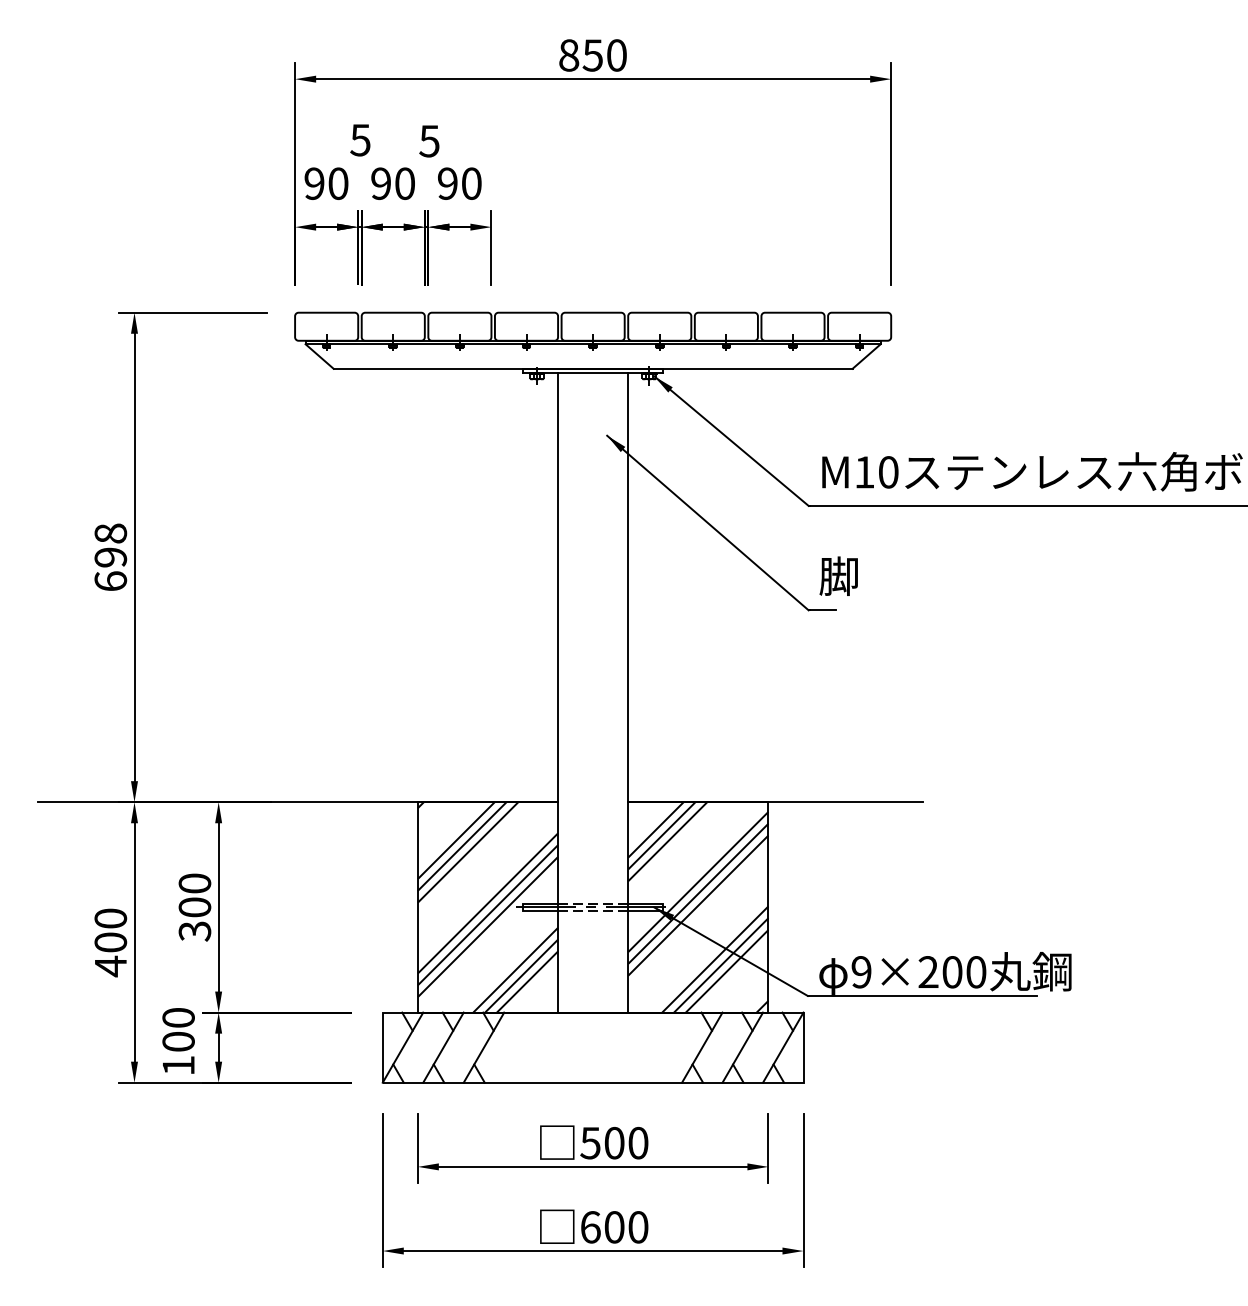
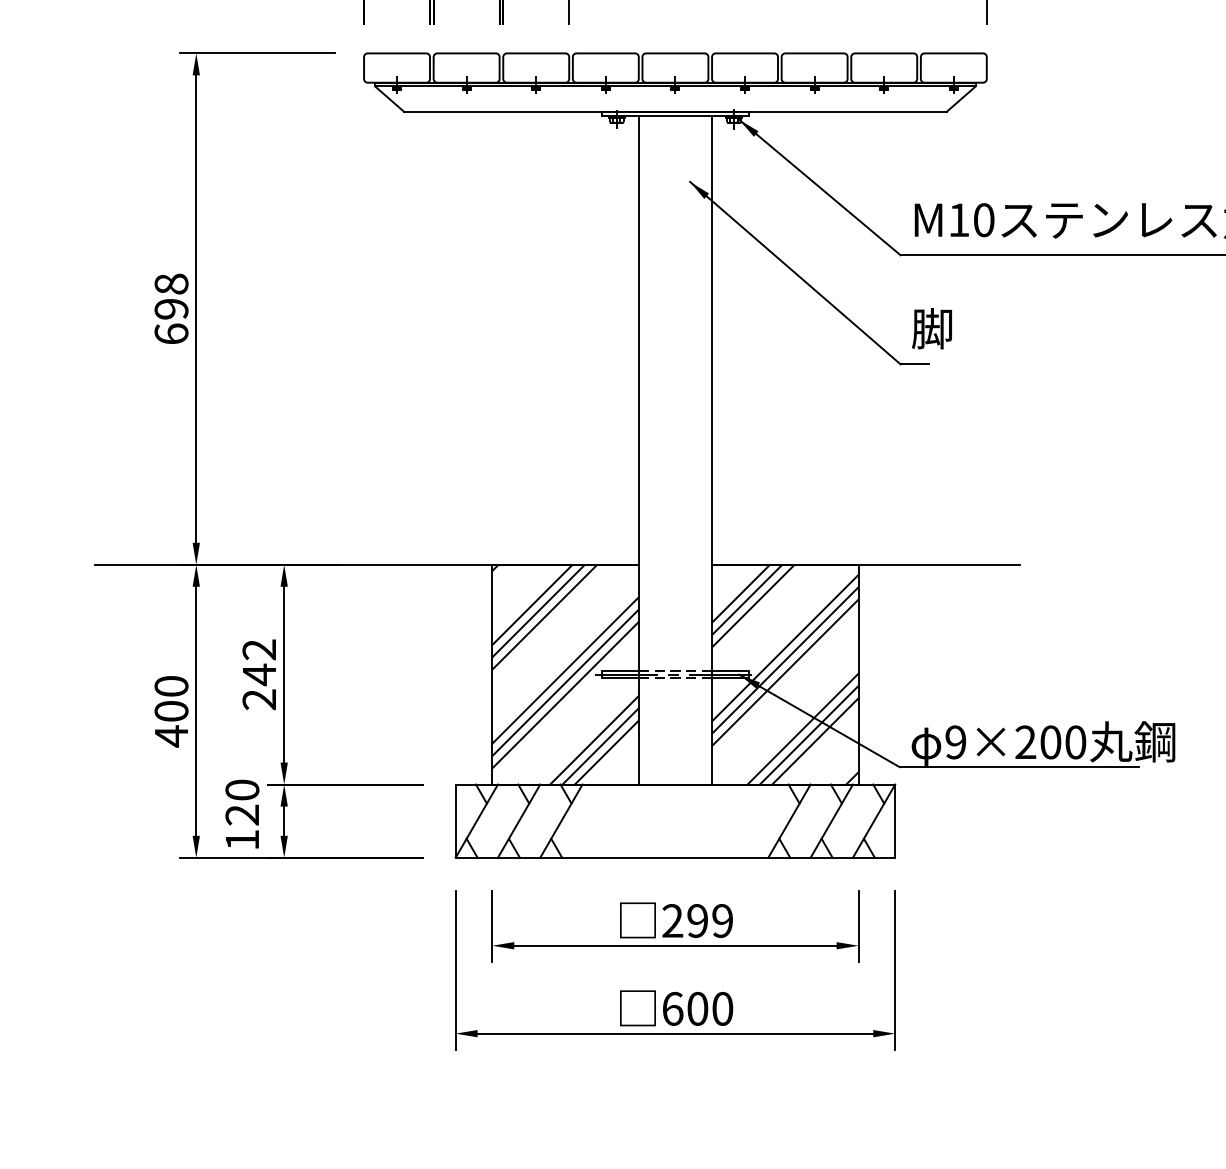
text: (194, 907) -> (258, 674), 300 -> 242
text: (178, 1041) -> (242, 814), 100 -> 120
text: (614, 1142) -> (697, 920), 500 -> 299

